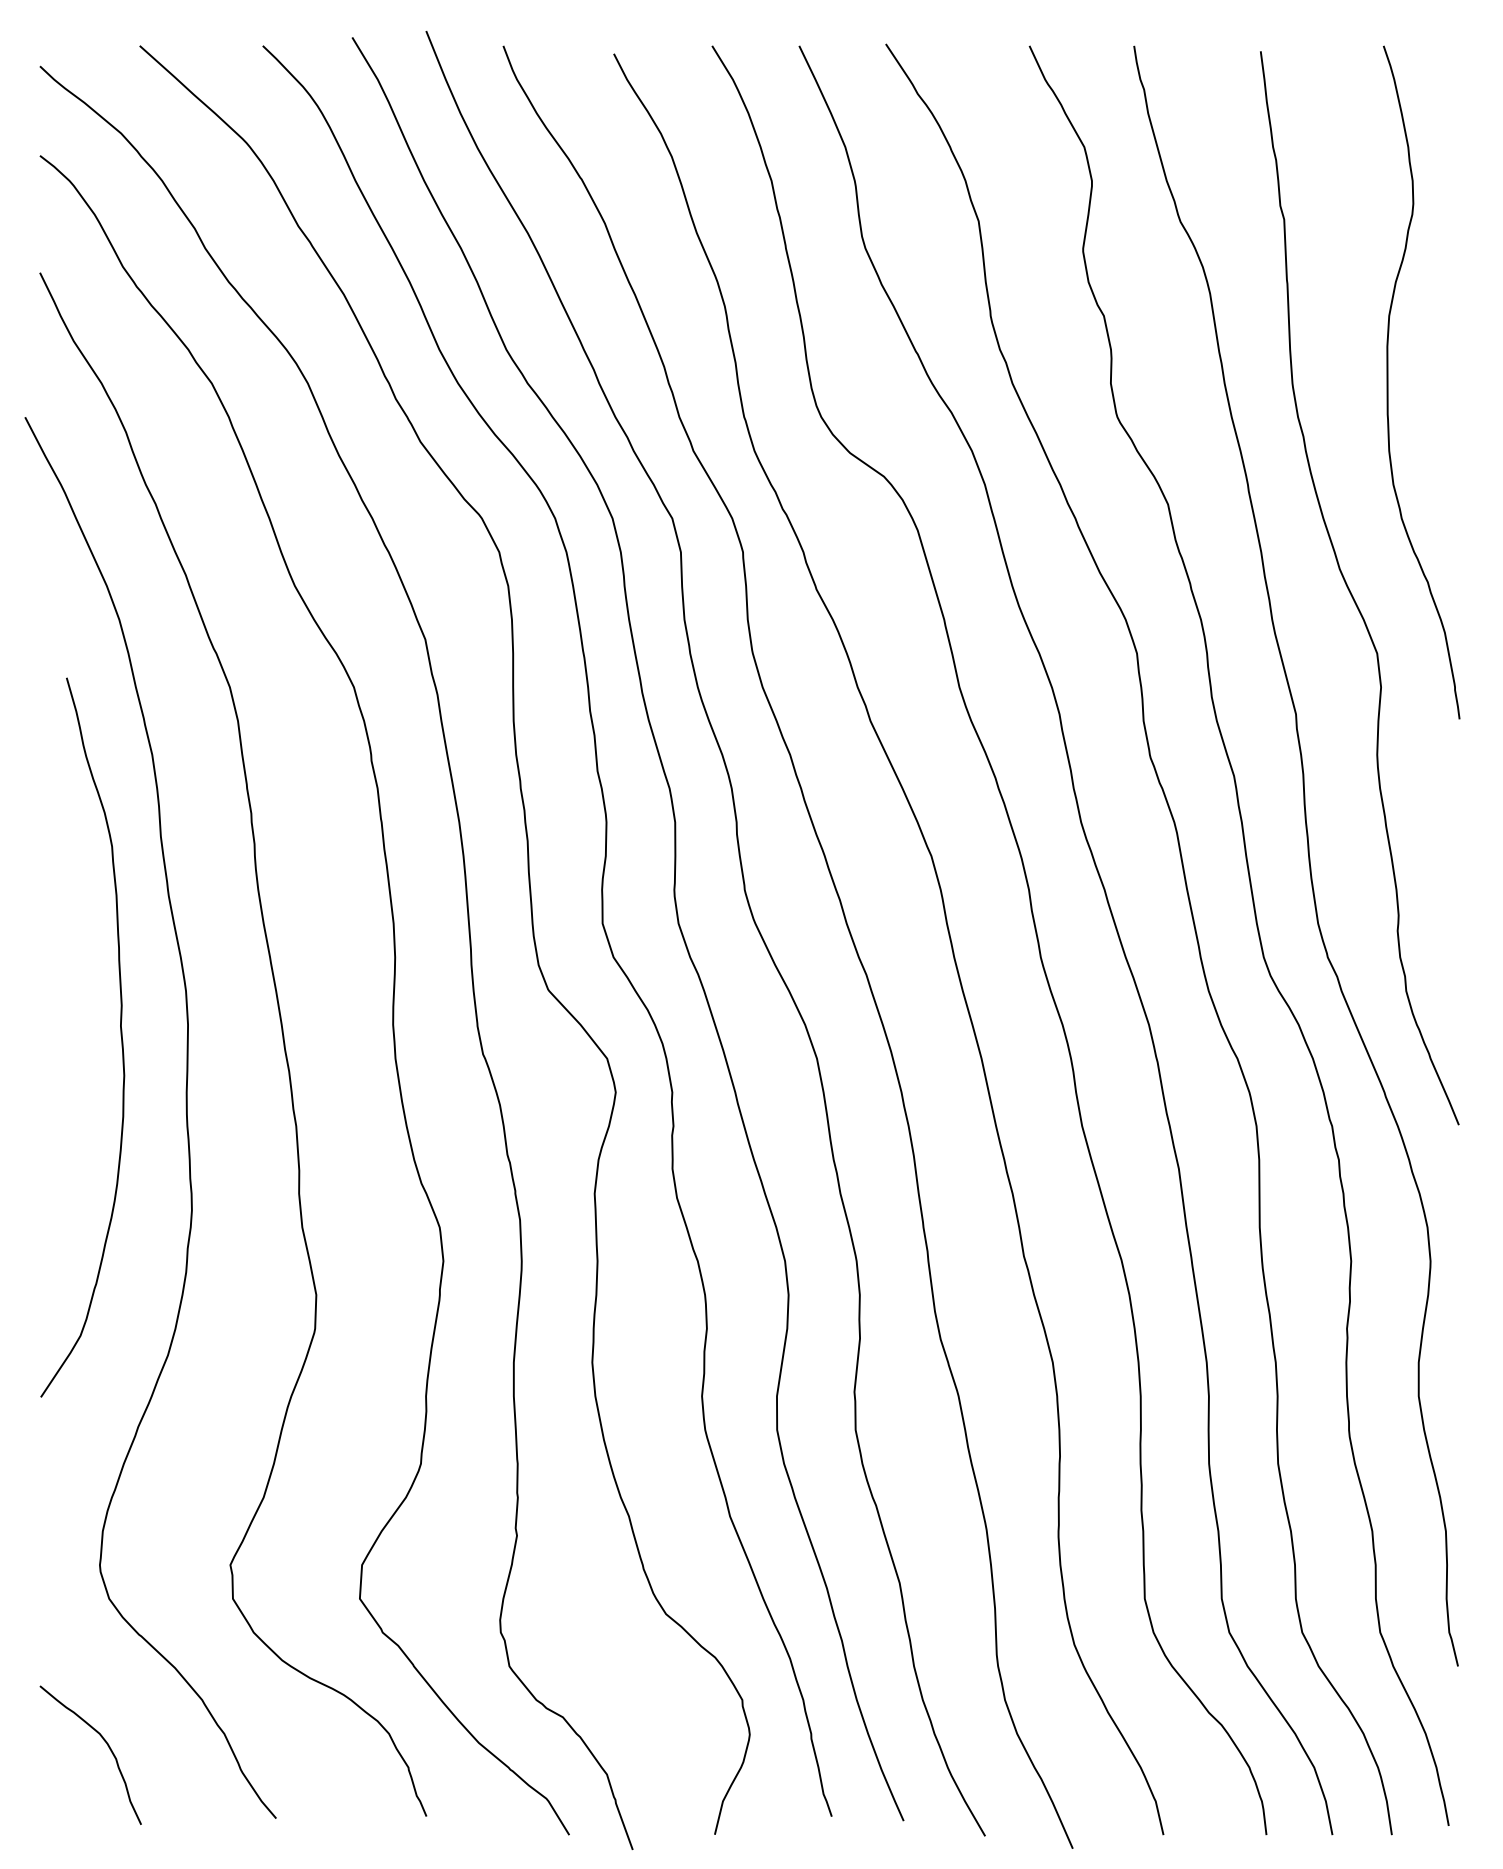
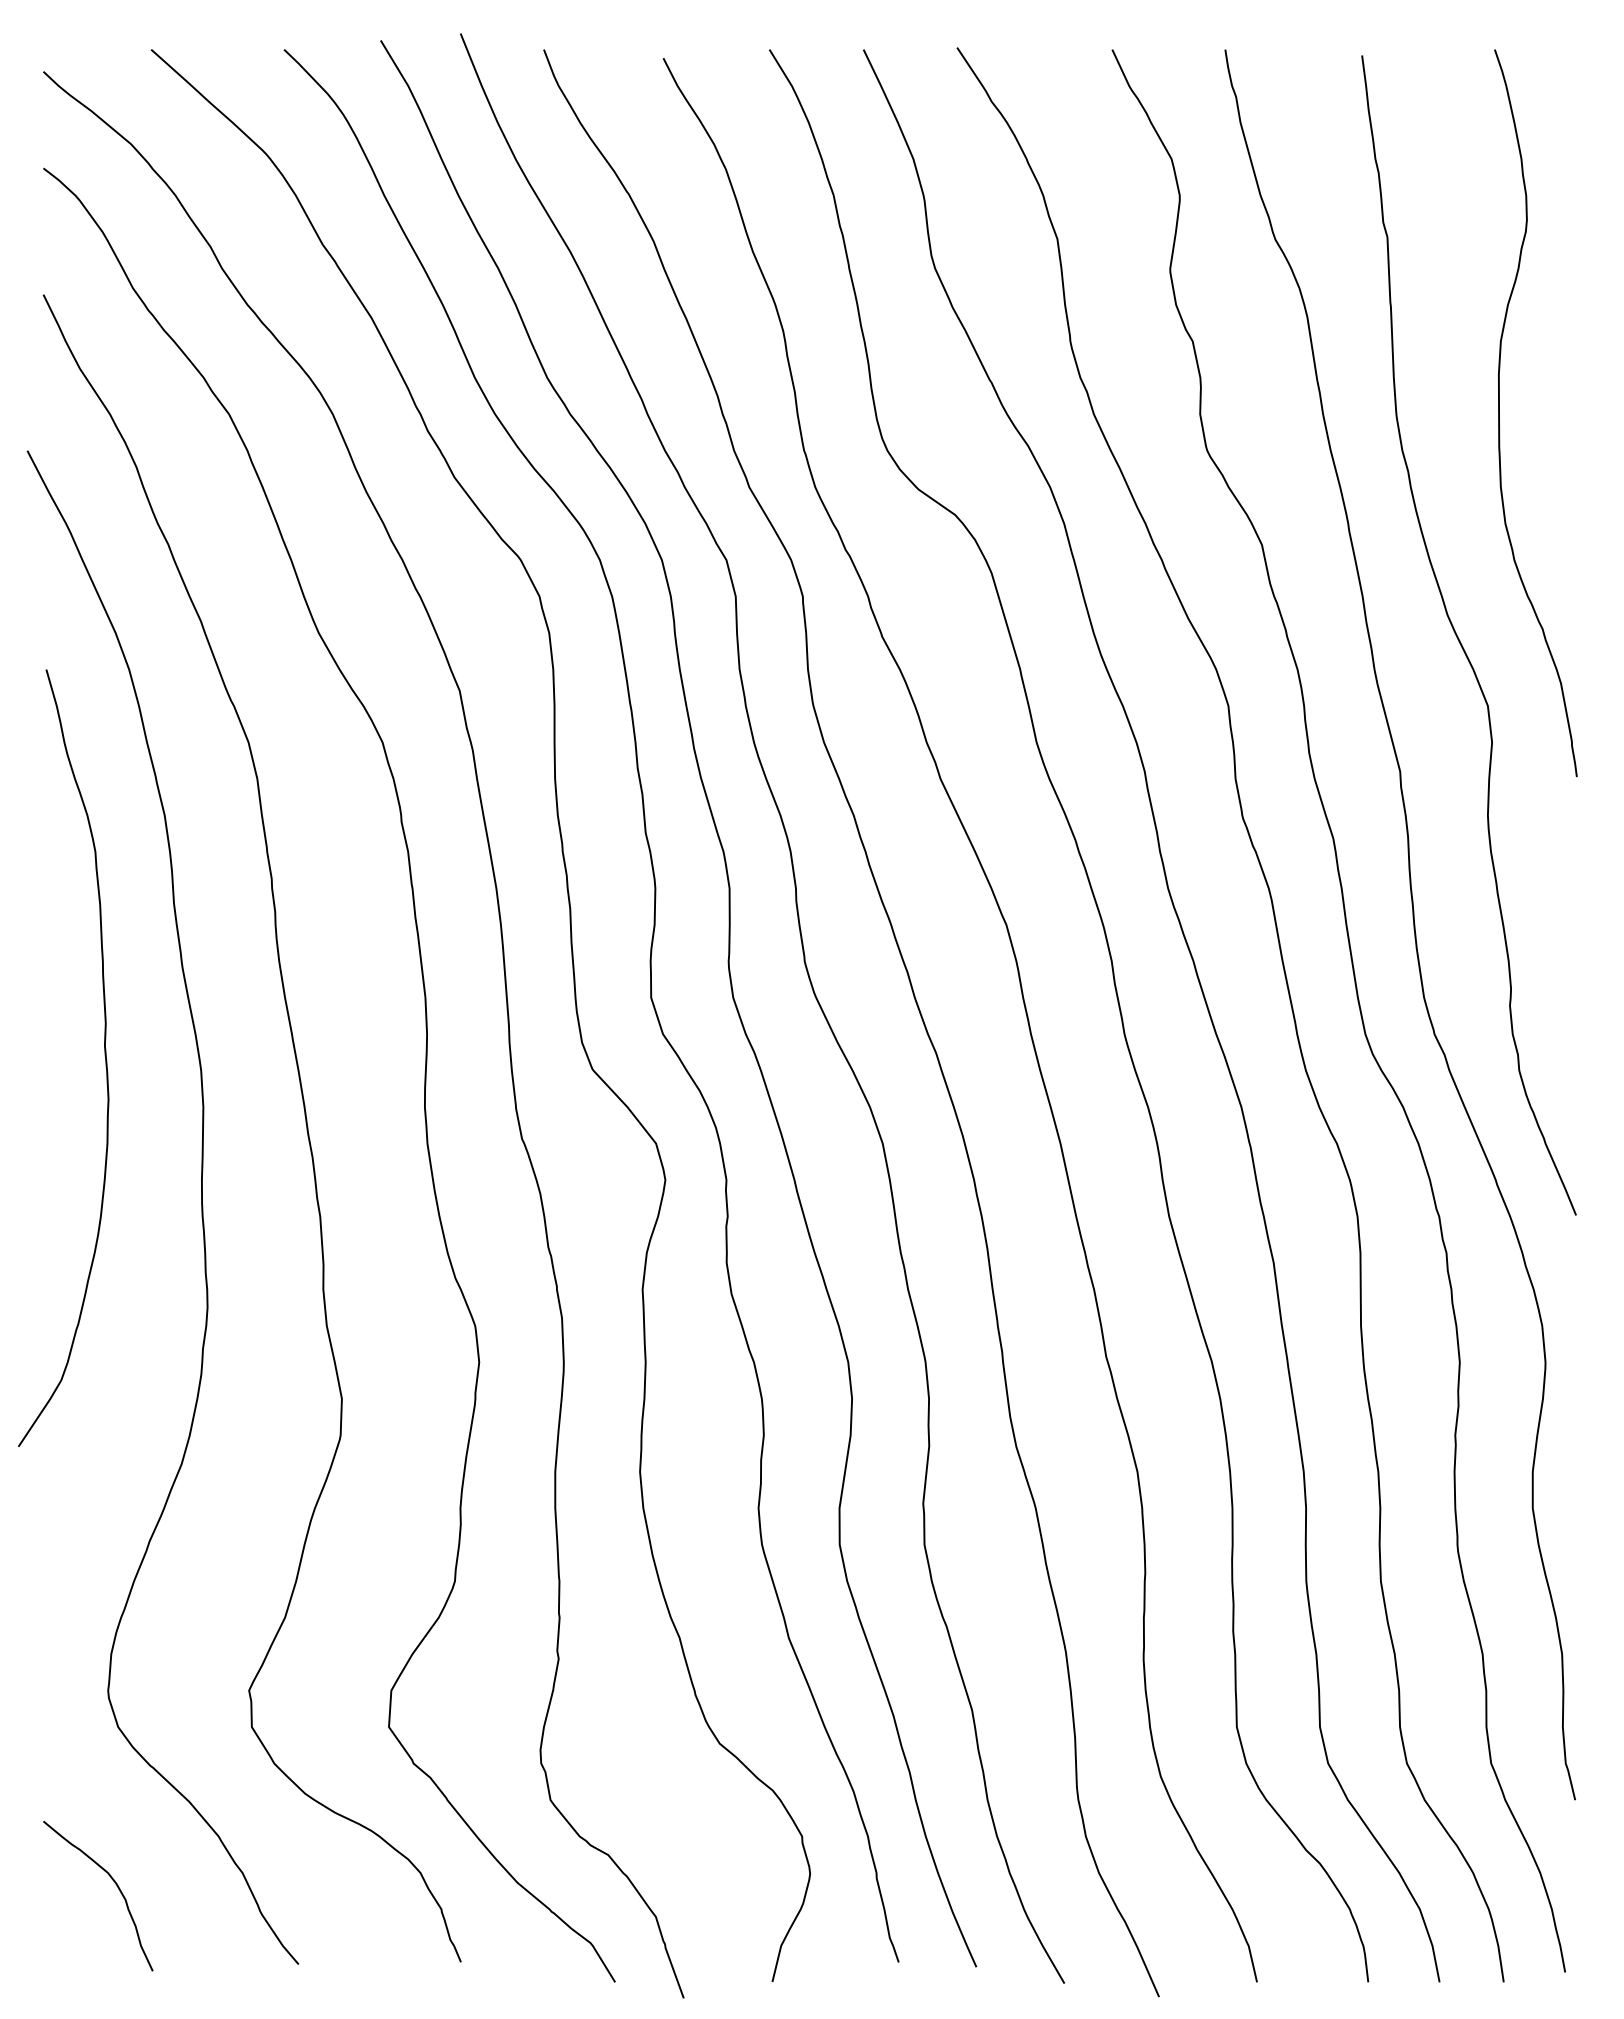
curve: (120, 1036) -> (104, 1057), moved

